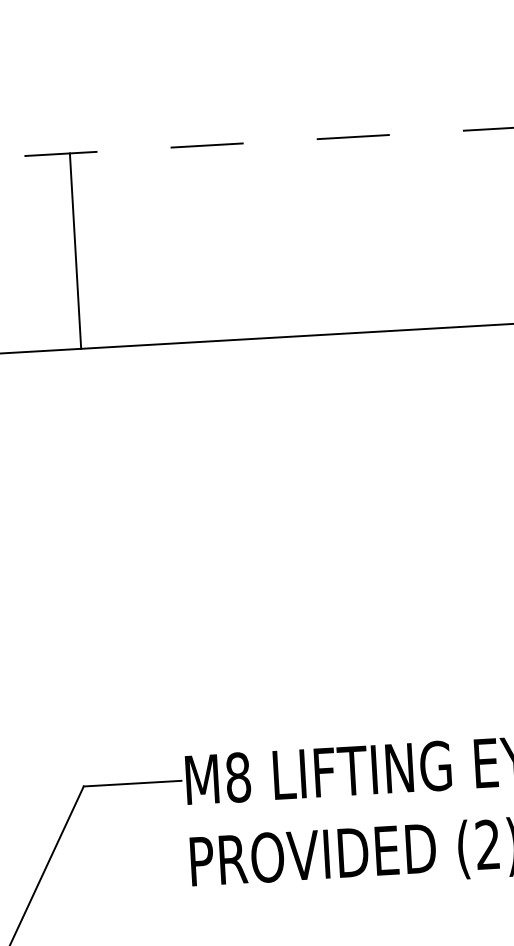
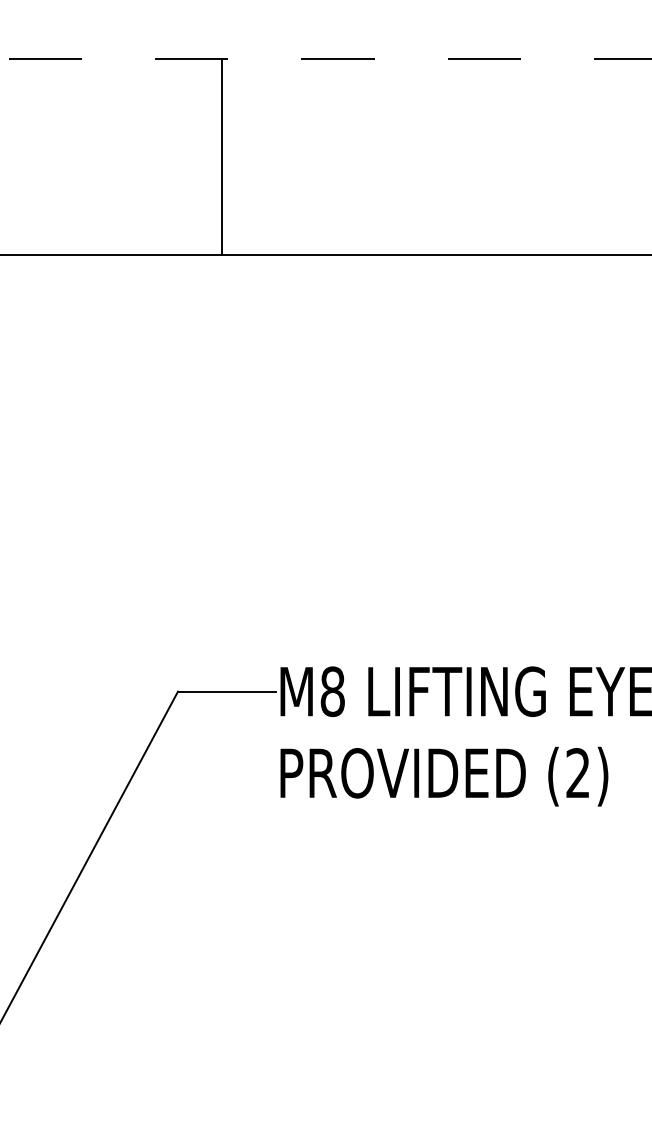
line: (75, 250) -> (221, 156), moved

